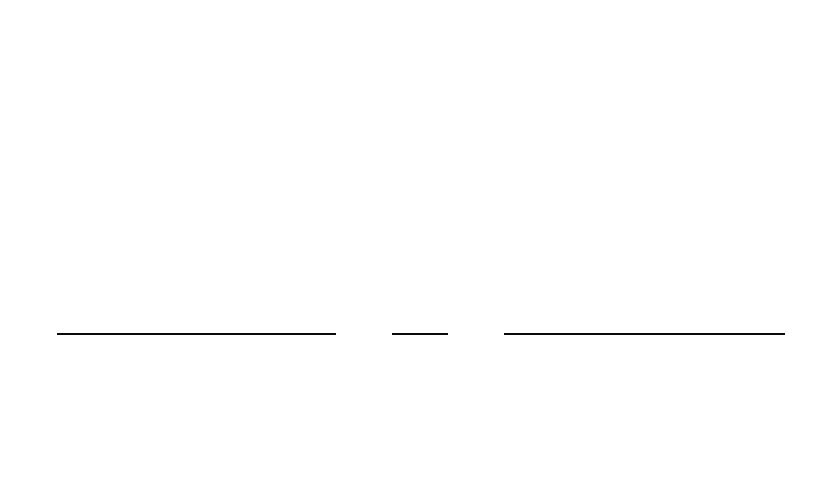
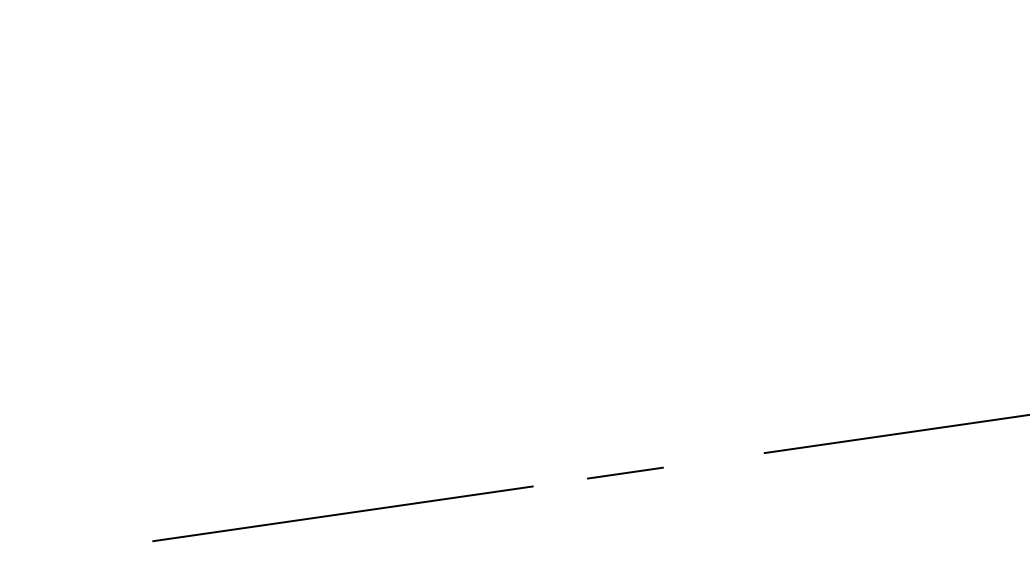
line: (419, 333) -> (624, 471), moved

